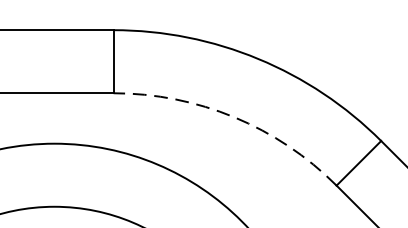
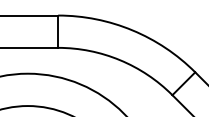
arc: (235, 117) -> (120, 60), dashed -> solid

